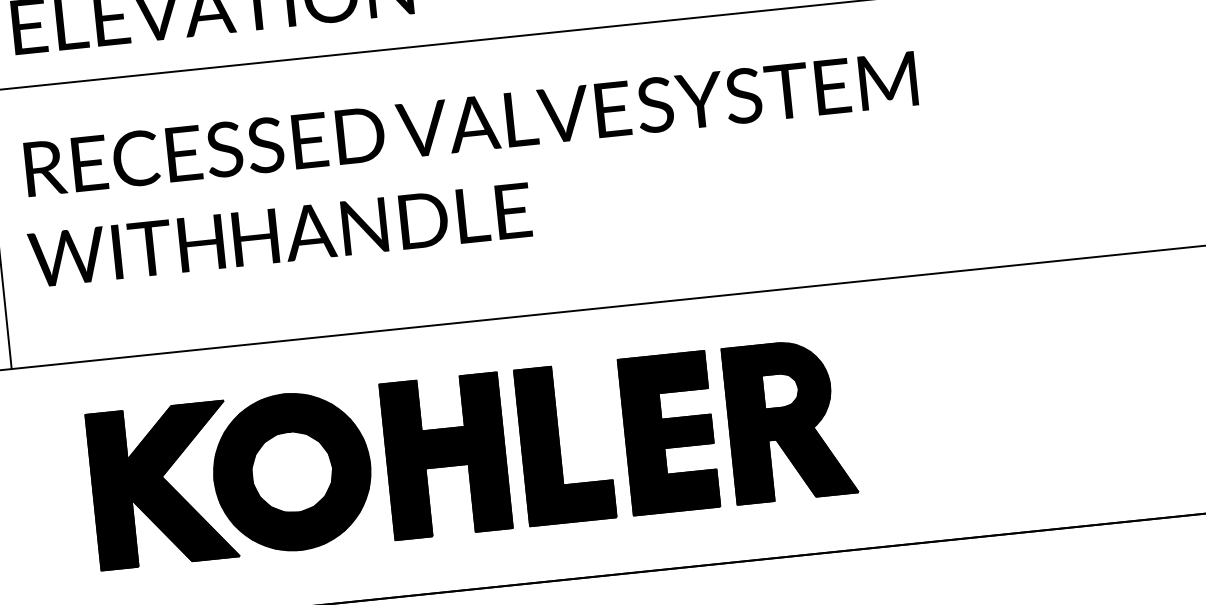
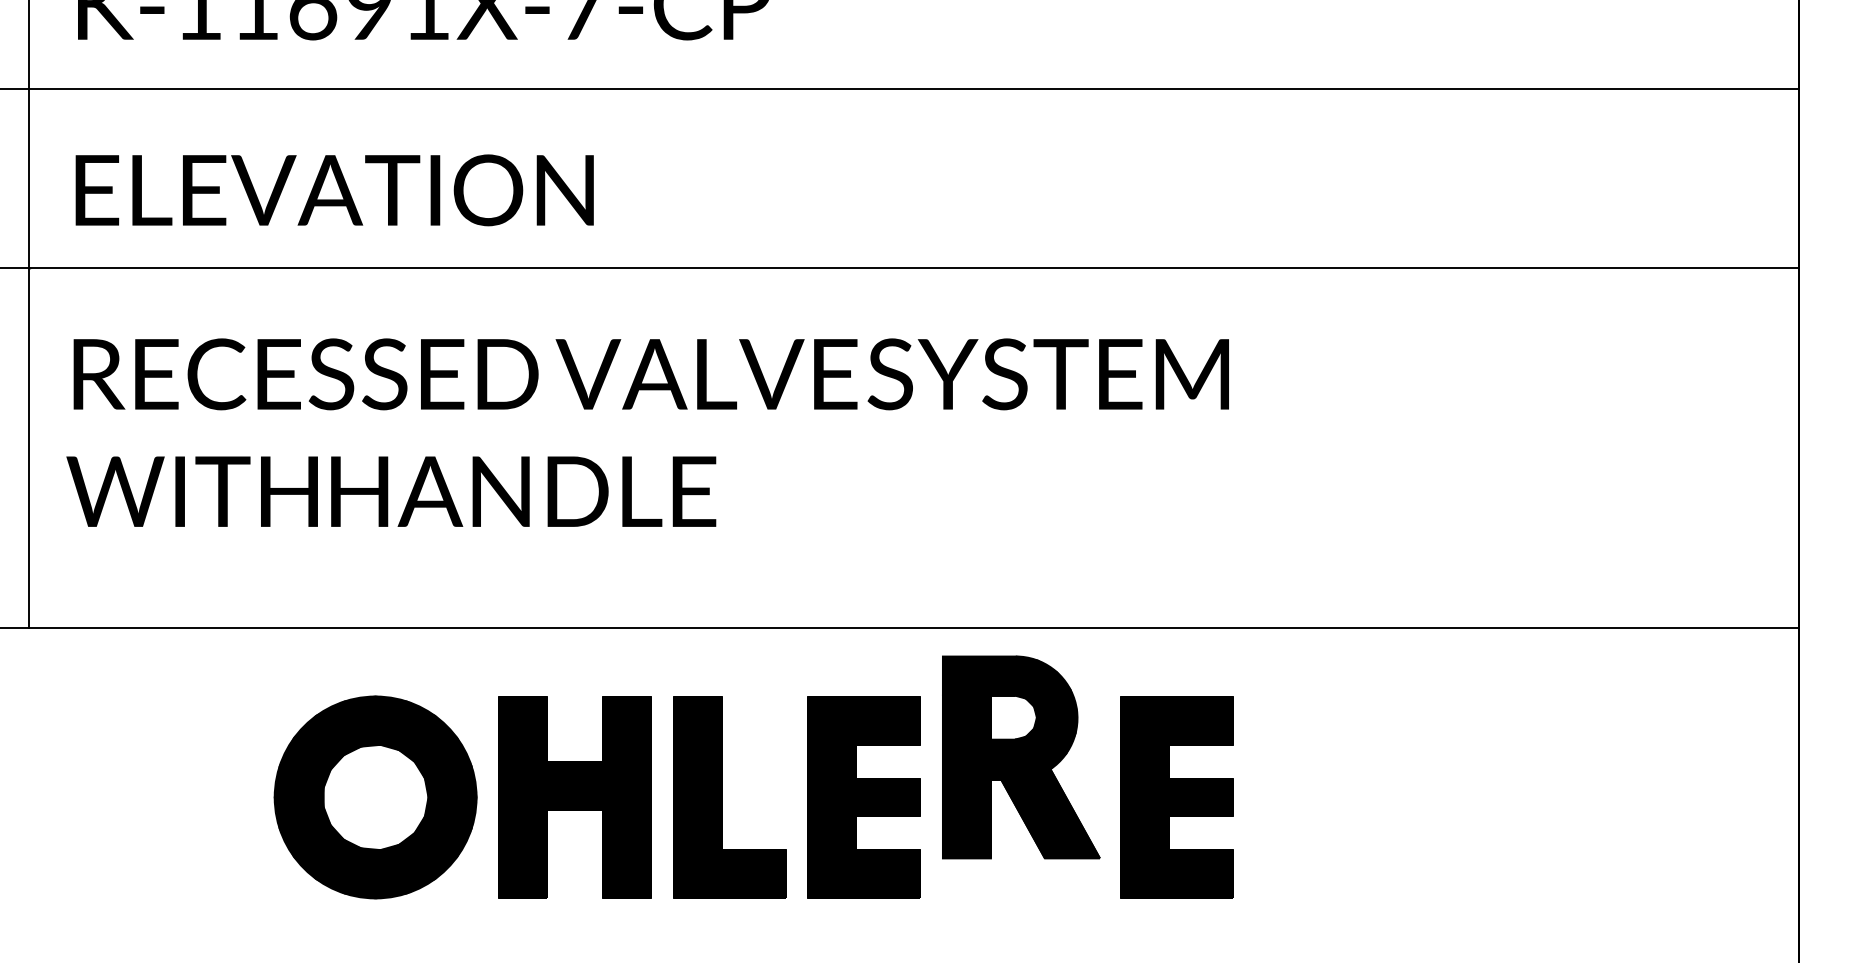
part: (909, 408) -> (1176, 797), added
part: (790, 420) -> (1021, 757), moved
part: (161, 485) -> (206, 797), removed

